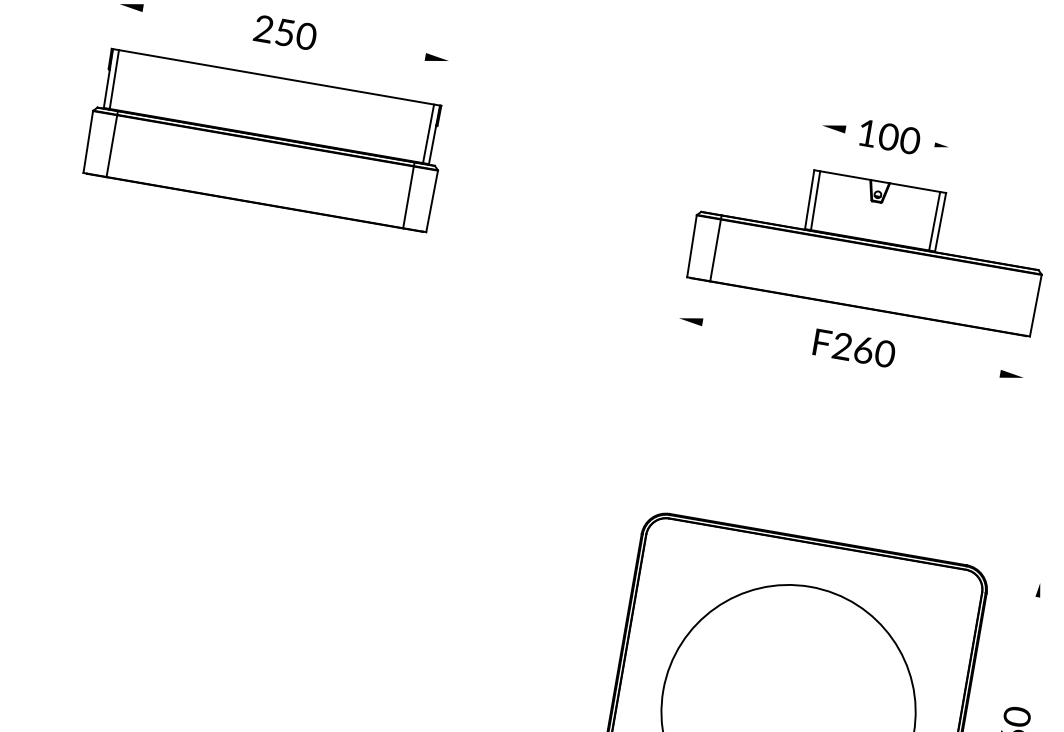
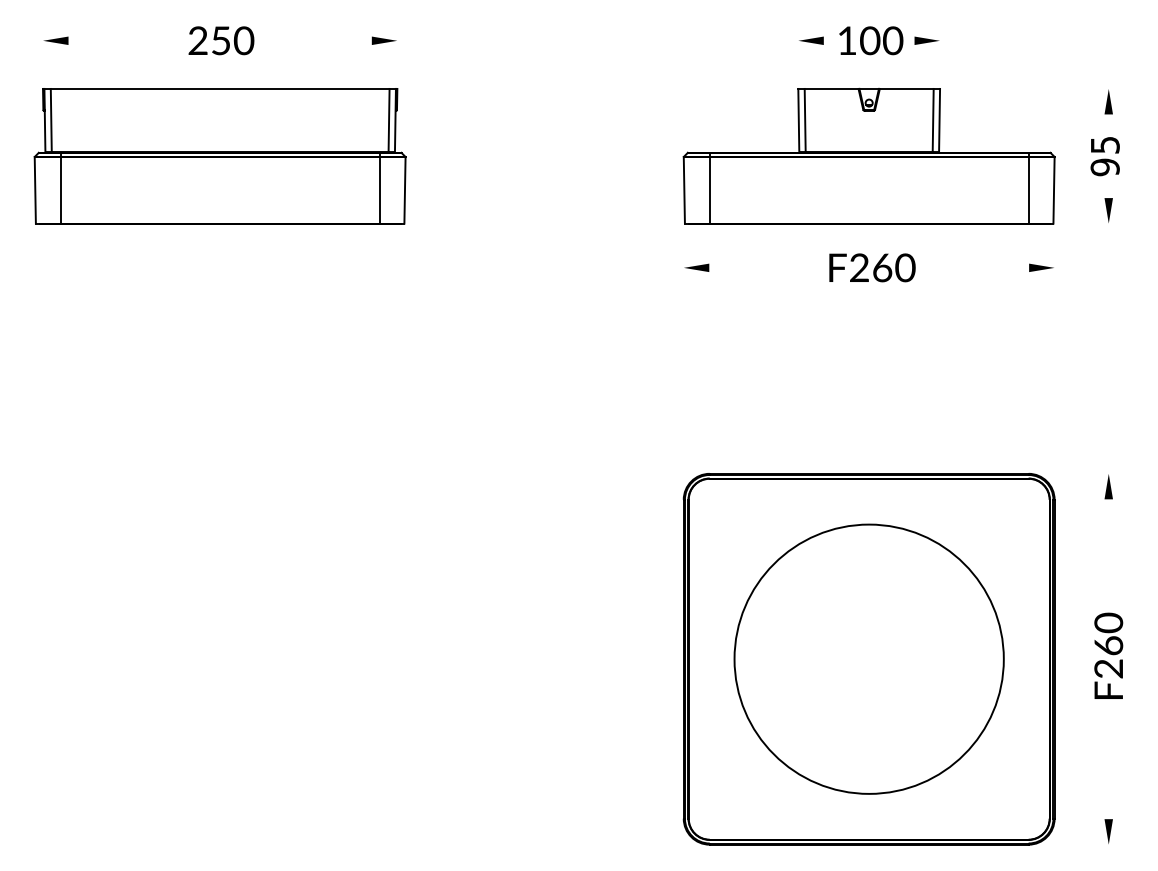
part: (941, 145) -> (926, 40), size x1.67
line: (1012, 298) -> (1028, 187), added
part: (1038, 589) -> (1108, 486), size x1.67

